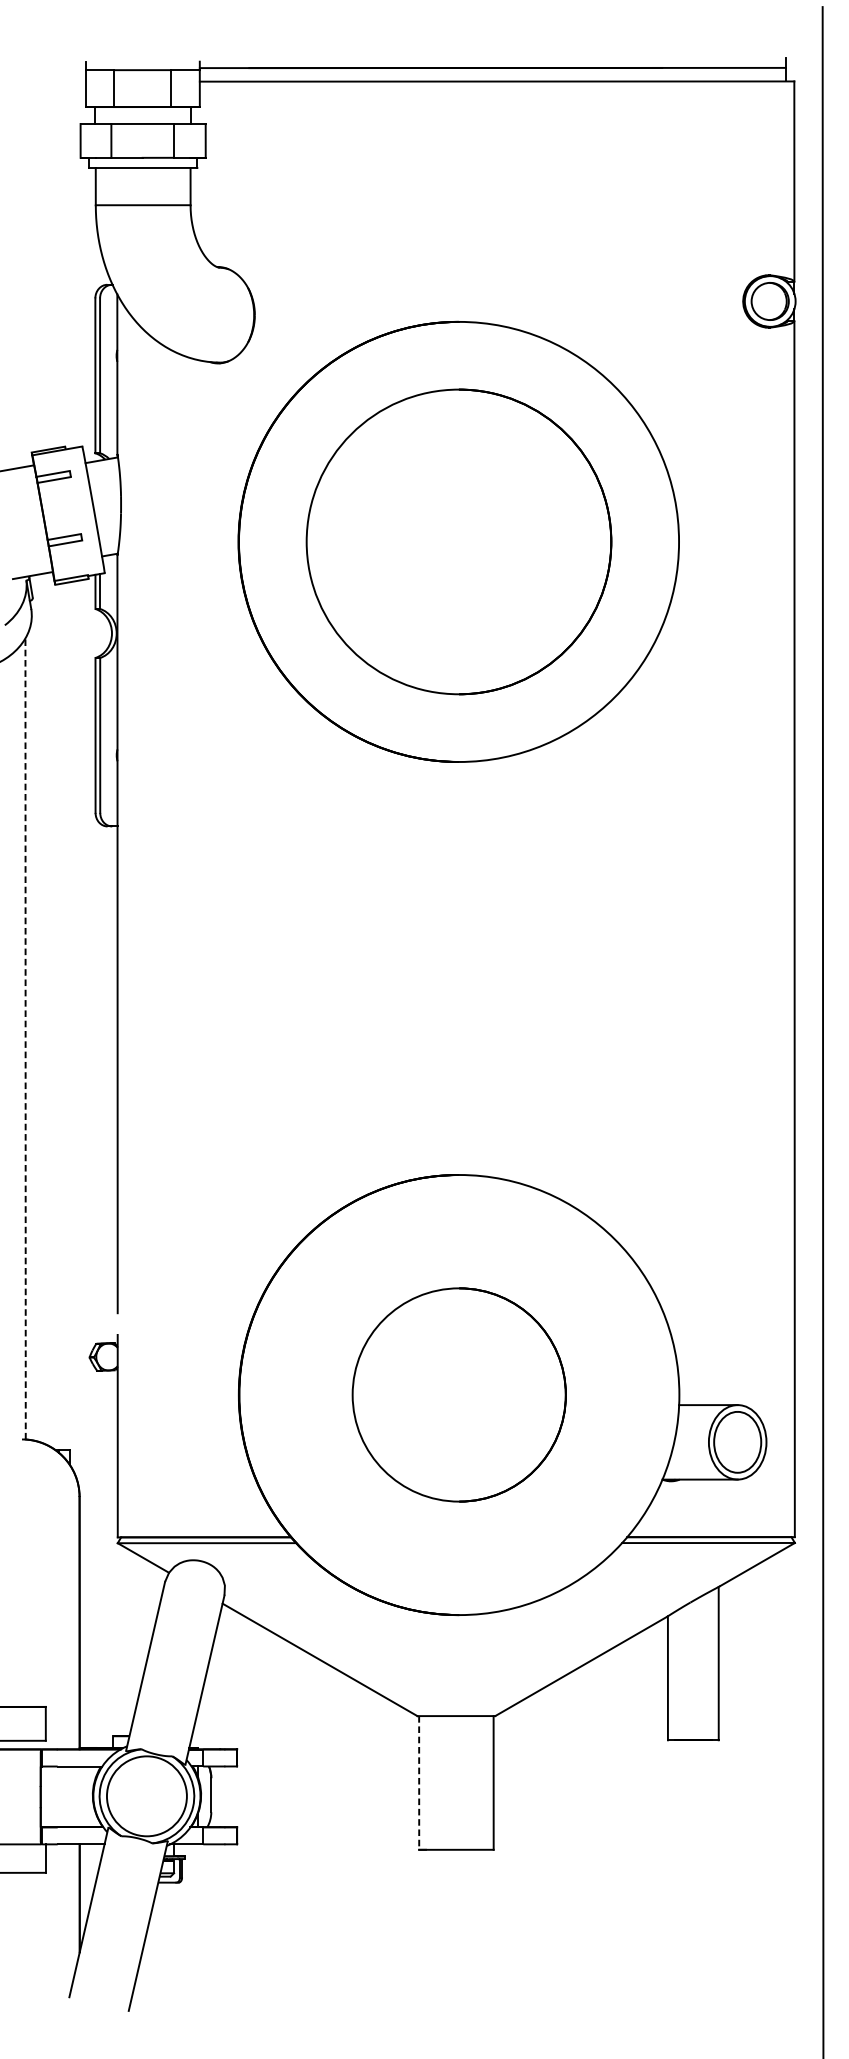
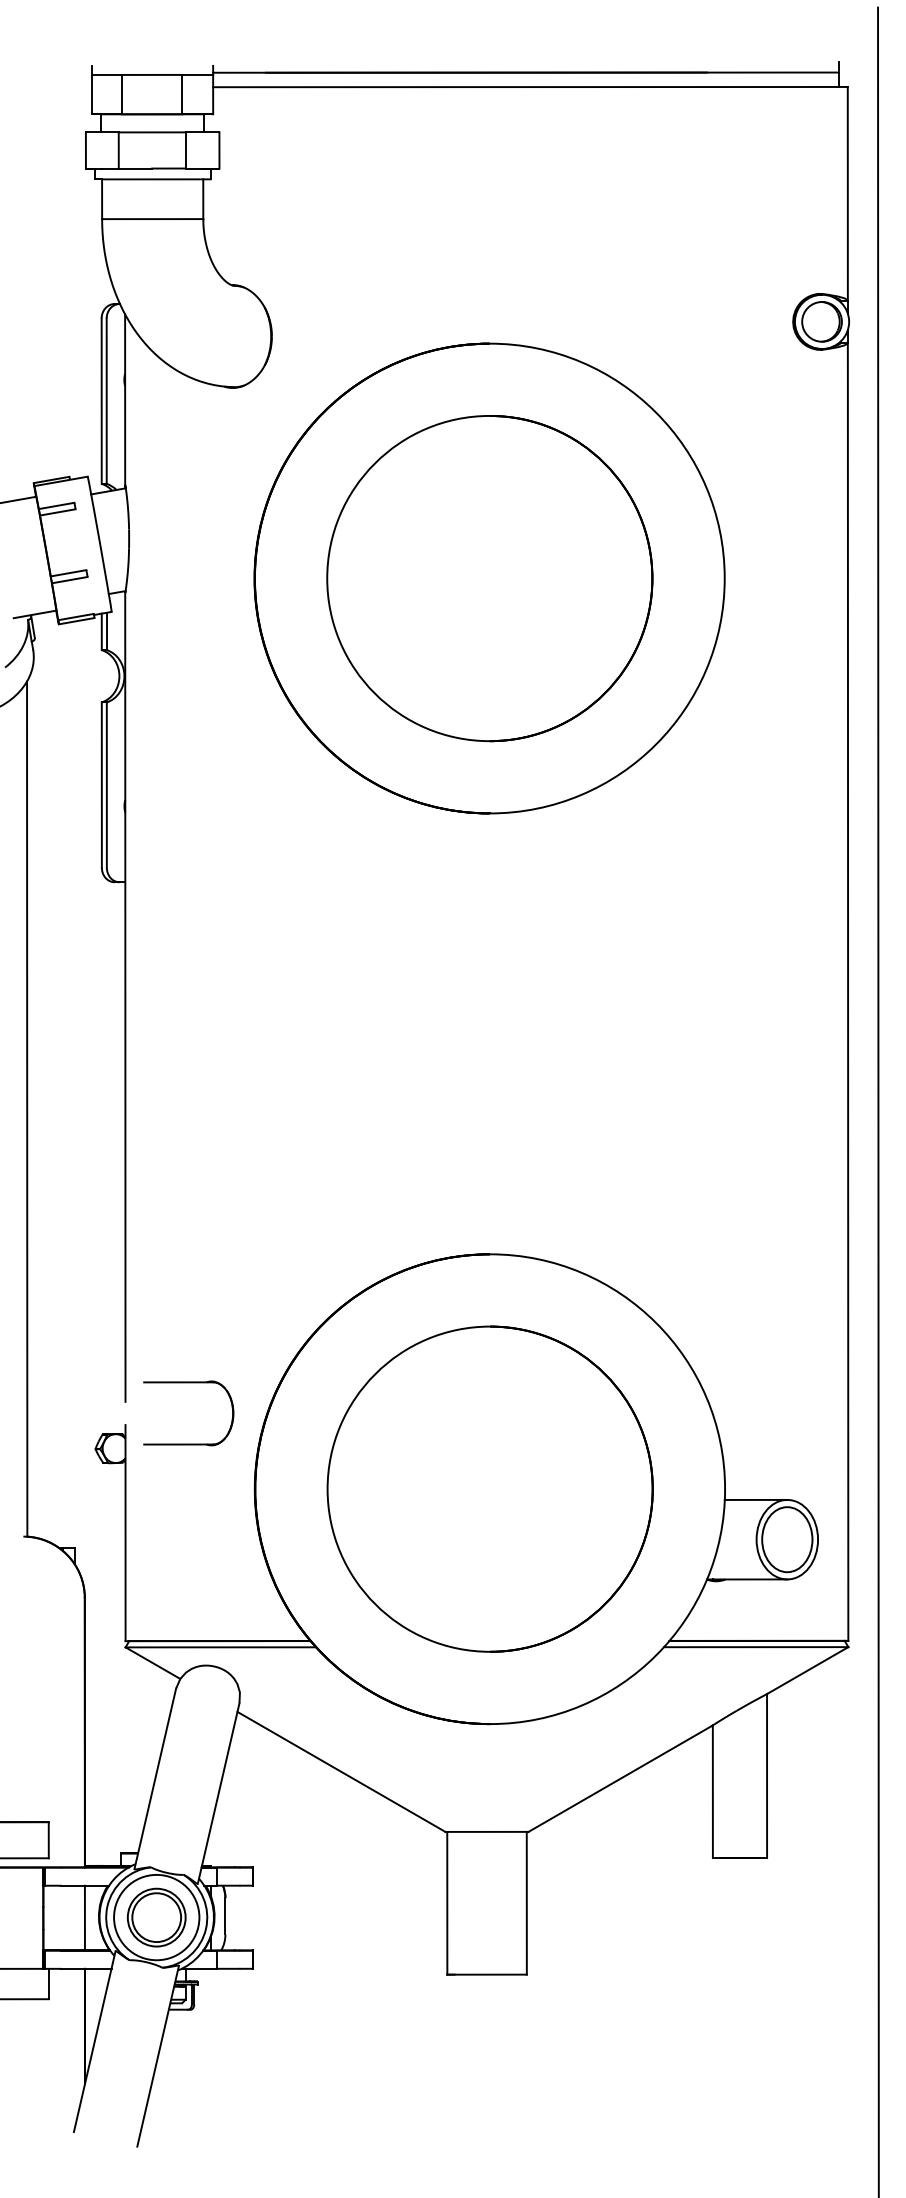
line: (25, 1039) -> (27, 1109), dashed -> solid
part: (176, 1296) -> (188, 1383), added
part: (458, 1394) -> (489, 1488), size x1.43
line: (419, 1783) -> (447, 1903), dashed -> solid
line: (79, 1796) -> (84, 1917), added
part: (146, 1796) -> (156, 1917), added

